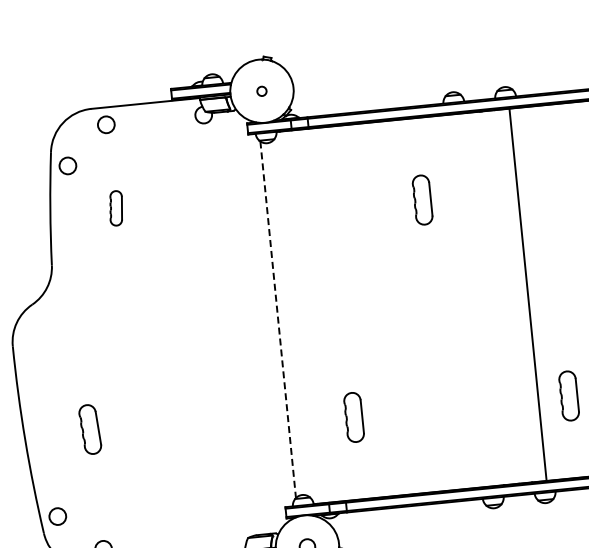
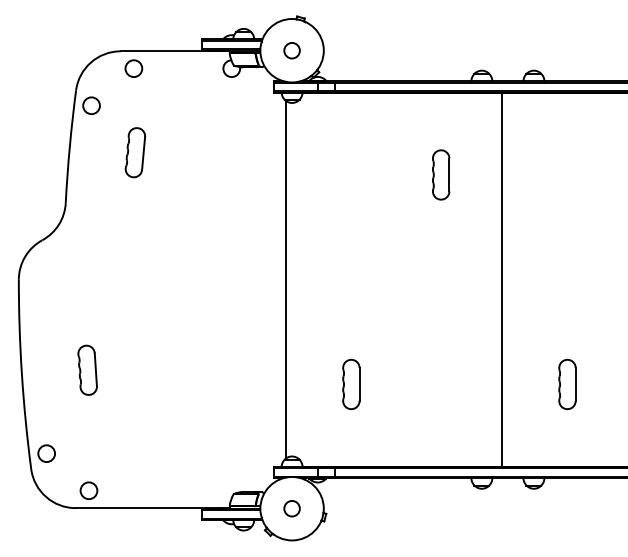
circle: (261, 91) -> (291, 50), size x1.67
part: (116, 208) -> (135, 152), size x1.43
line: (527, 294) -> (501, 279), moved
line: (278, 320) -> (285, 280), dashed -> solid

